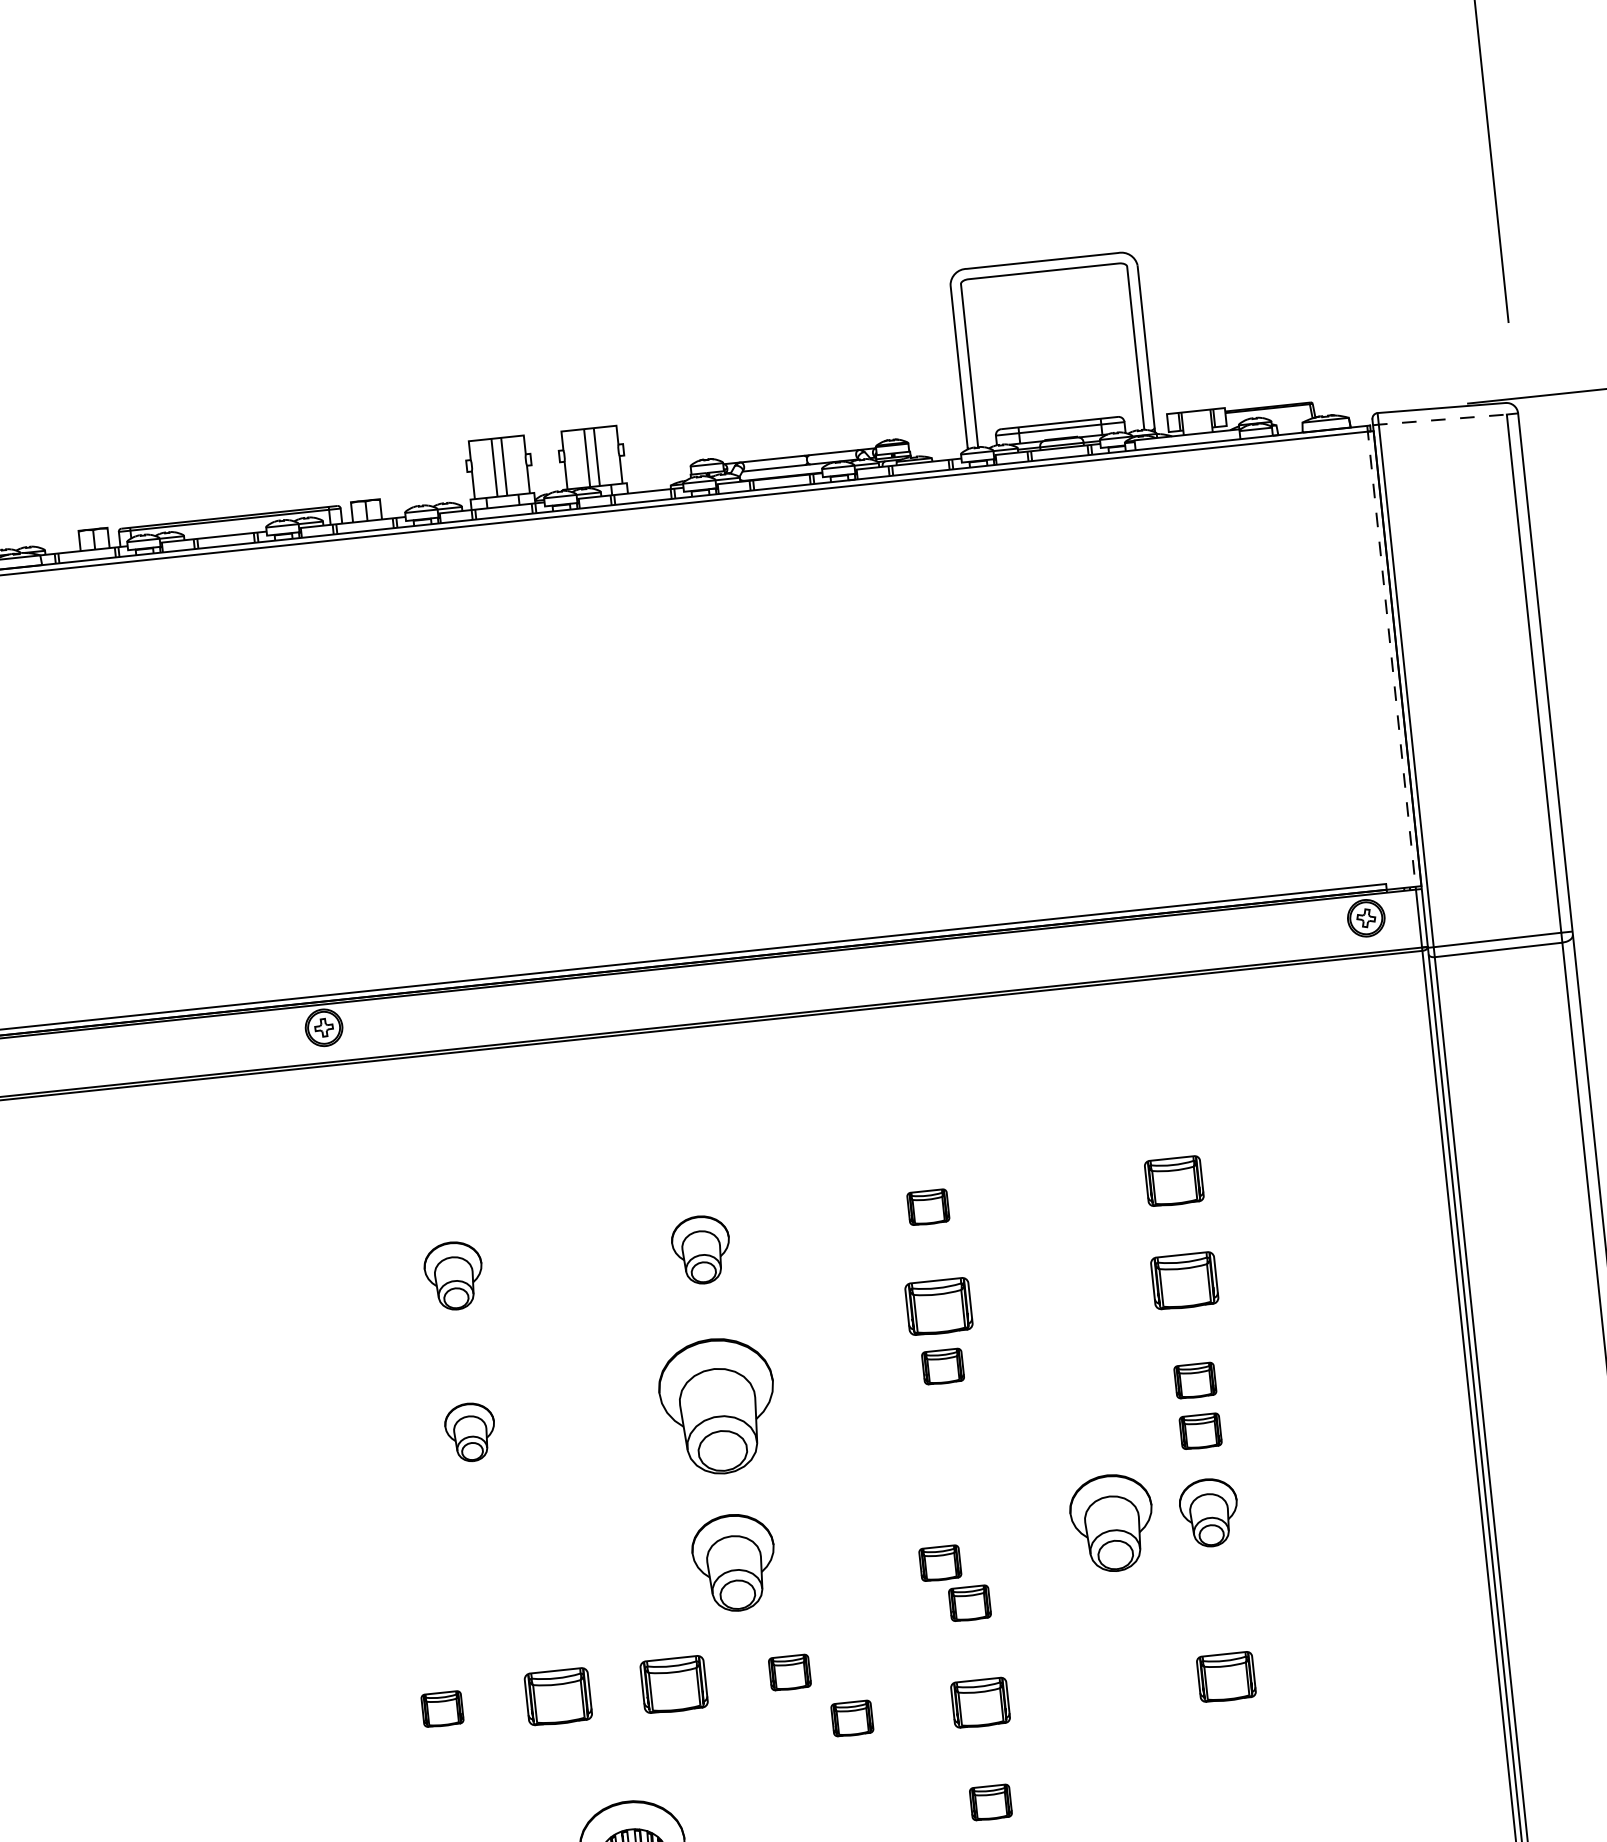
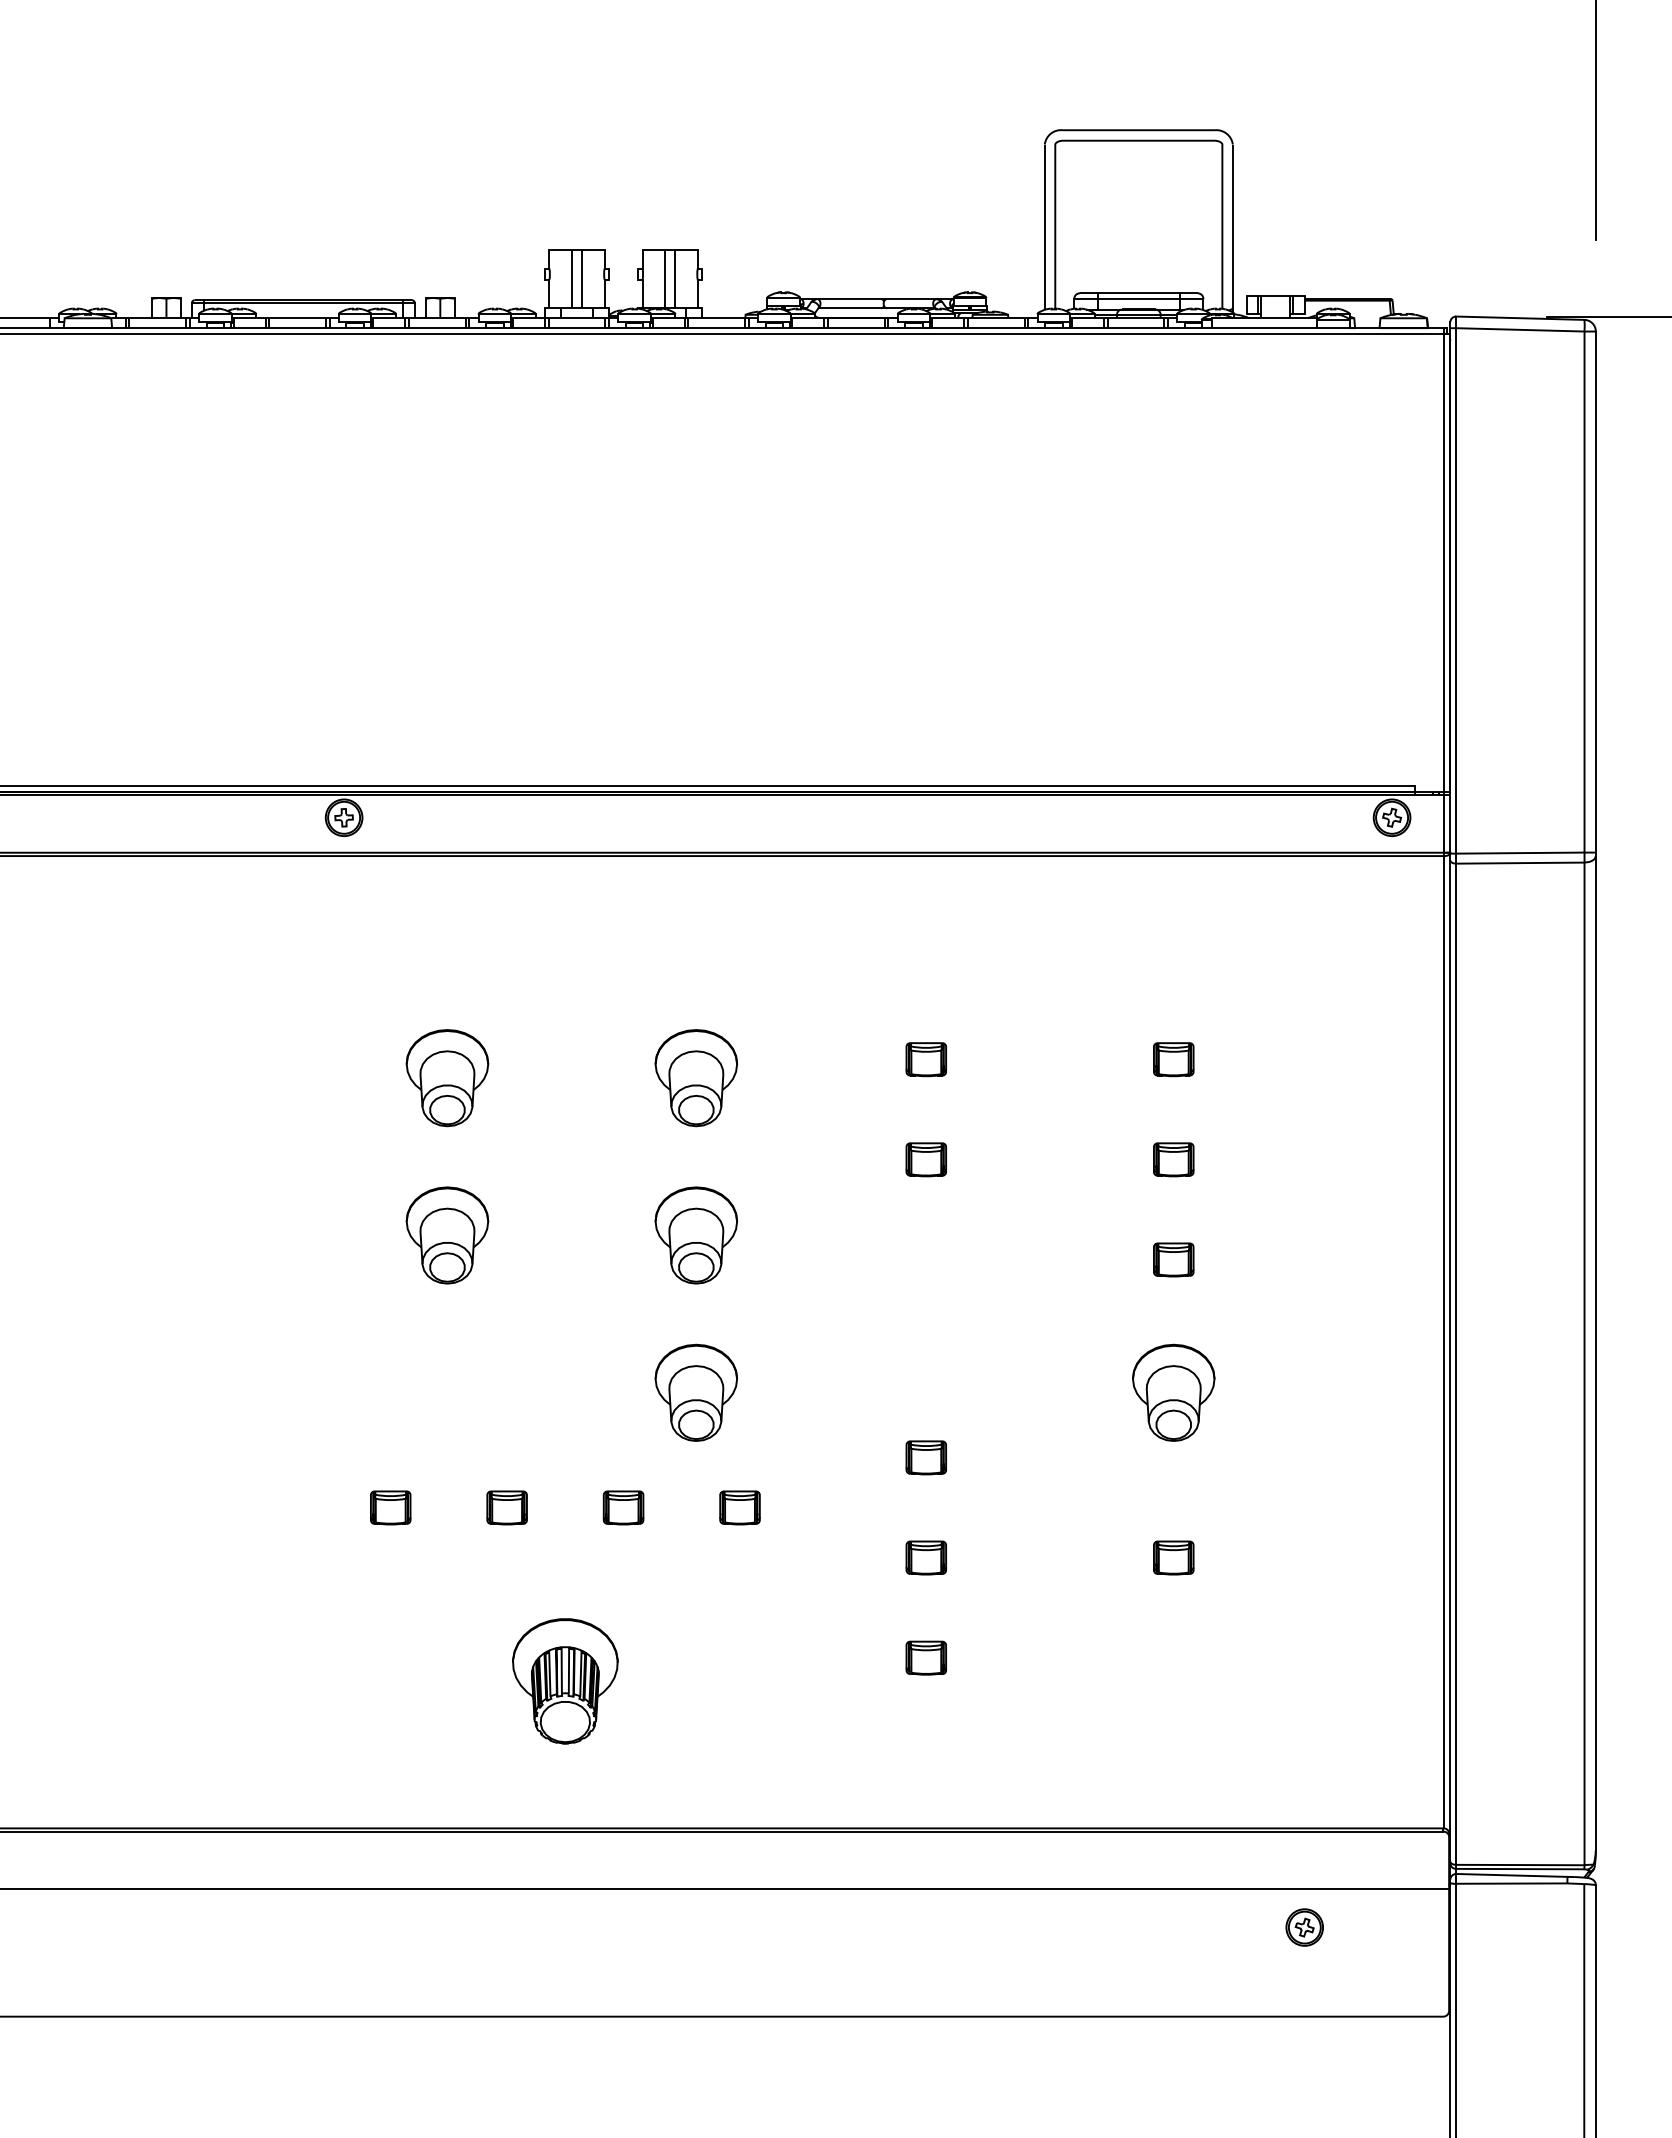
line: (1446, 418) -> (1524, 329), dashed -> solid
line: (1391, 655) -> (1444, 559), dashed -> solid
part: (1174, 1181) -> (1173, 1059), size x0.71
part: (700, 1250) -> (695, 1078), size x1.43
part: (454, 1276) -> (447, 1078), size x1.43
part: (1184, 1280) -> (1173, 1159), size x0.62
part: (938, 1306) -> (925, 1159), size x0.62
part: (942, 1366) -> (923, 1219), removed
part: (717, 1406) -> (695, 1235), size x0.71
part: (1200, 1431) -> (1173, 1310), removed
part: (470, 1432) -> (447, 1235), size x1.67
part: (1208, 1512) -> (1173, 1392), size x1.43
part: (1111, 1522) -> (1075, 1392), removed
part: (939, 1563) -> (900, 1414), removed
part: (1226, 1676) -> (1173, 1557), size x0.71
part: (674, 1684) -> (623, 1507), size x0.62
part: (557, 1696) -> (506, 1507), size x0.62
part: (979, 1702) -> (925, 1557), size x0.71
part: (851, 1718) -> (796, 1559), removed

